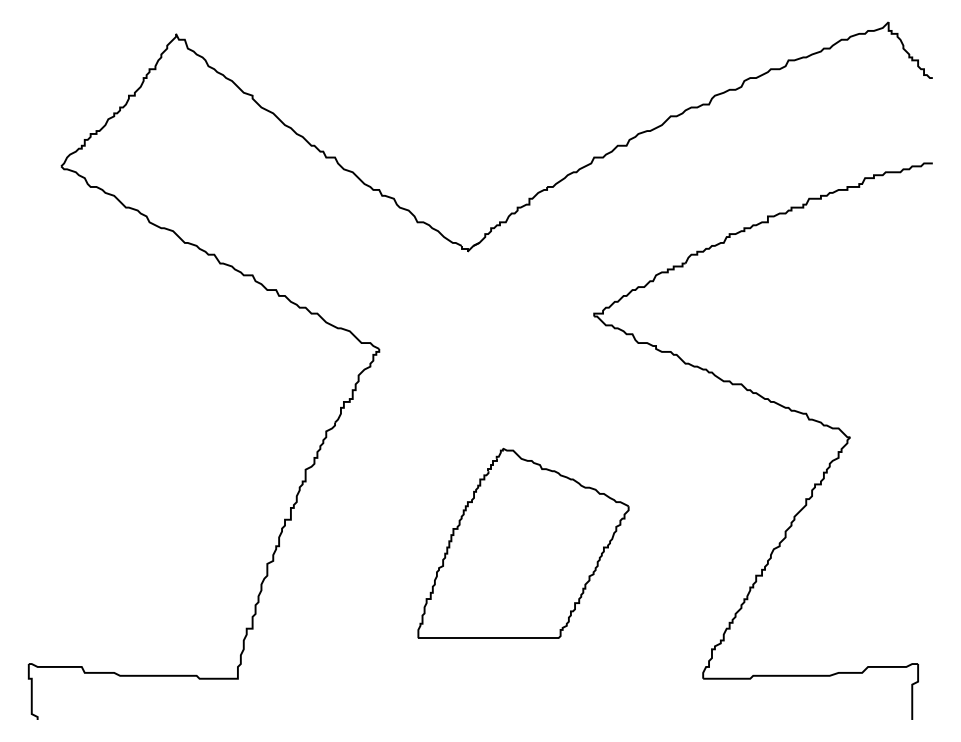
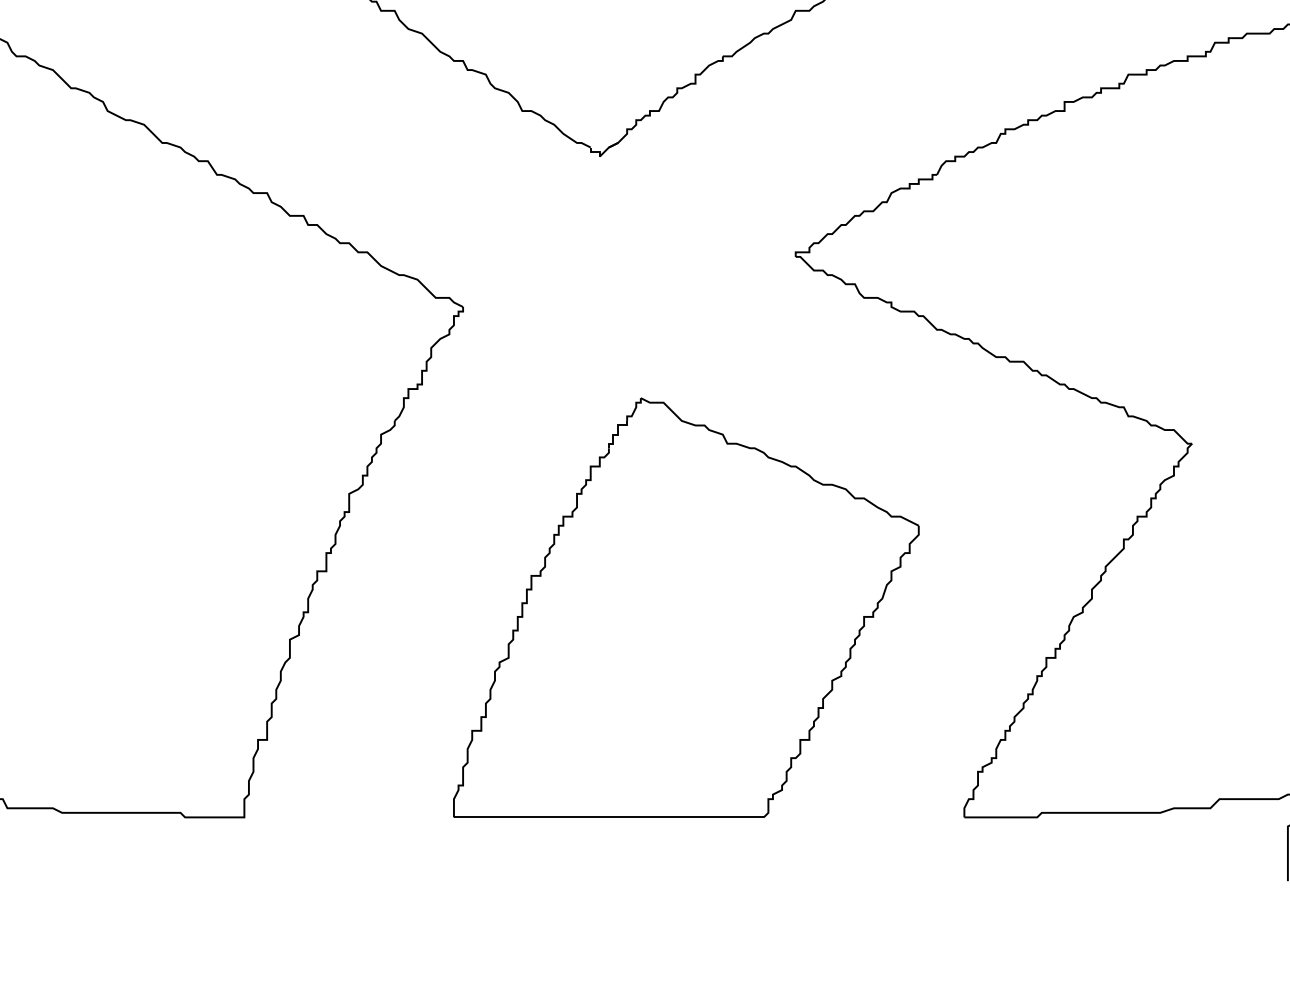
part: (523, 543) -> (686, 608), size x1.43

